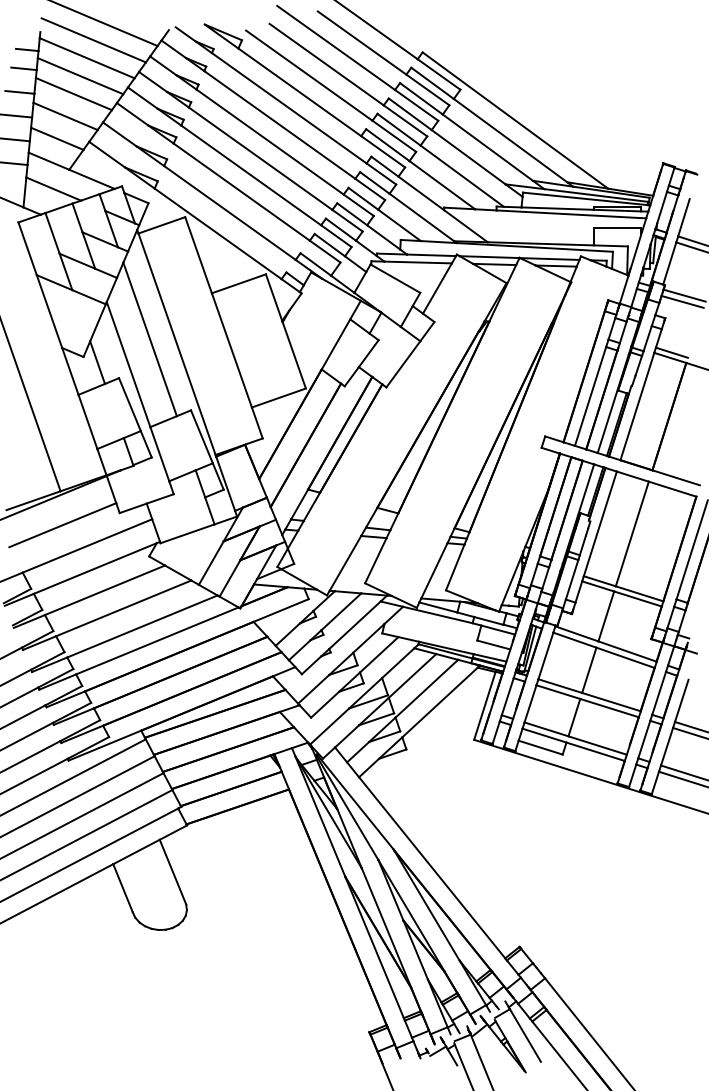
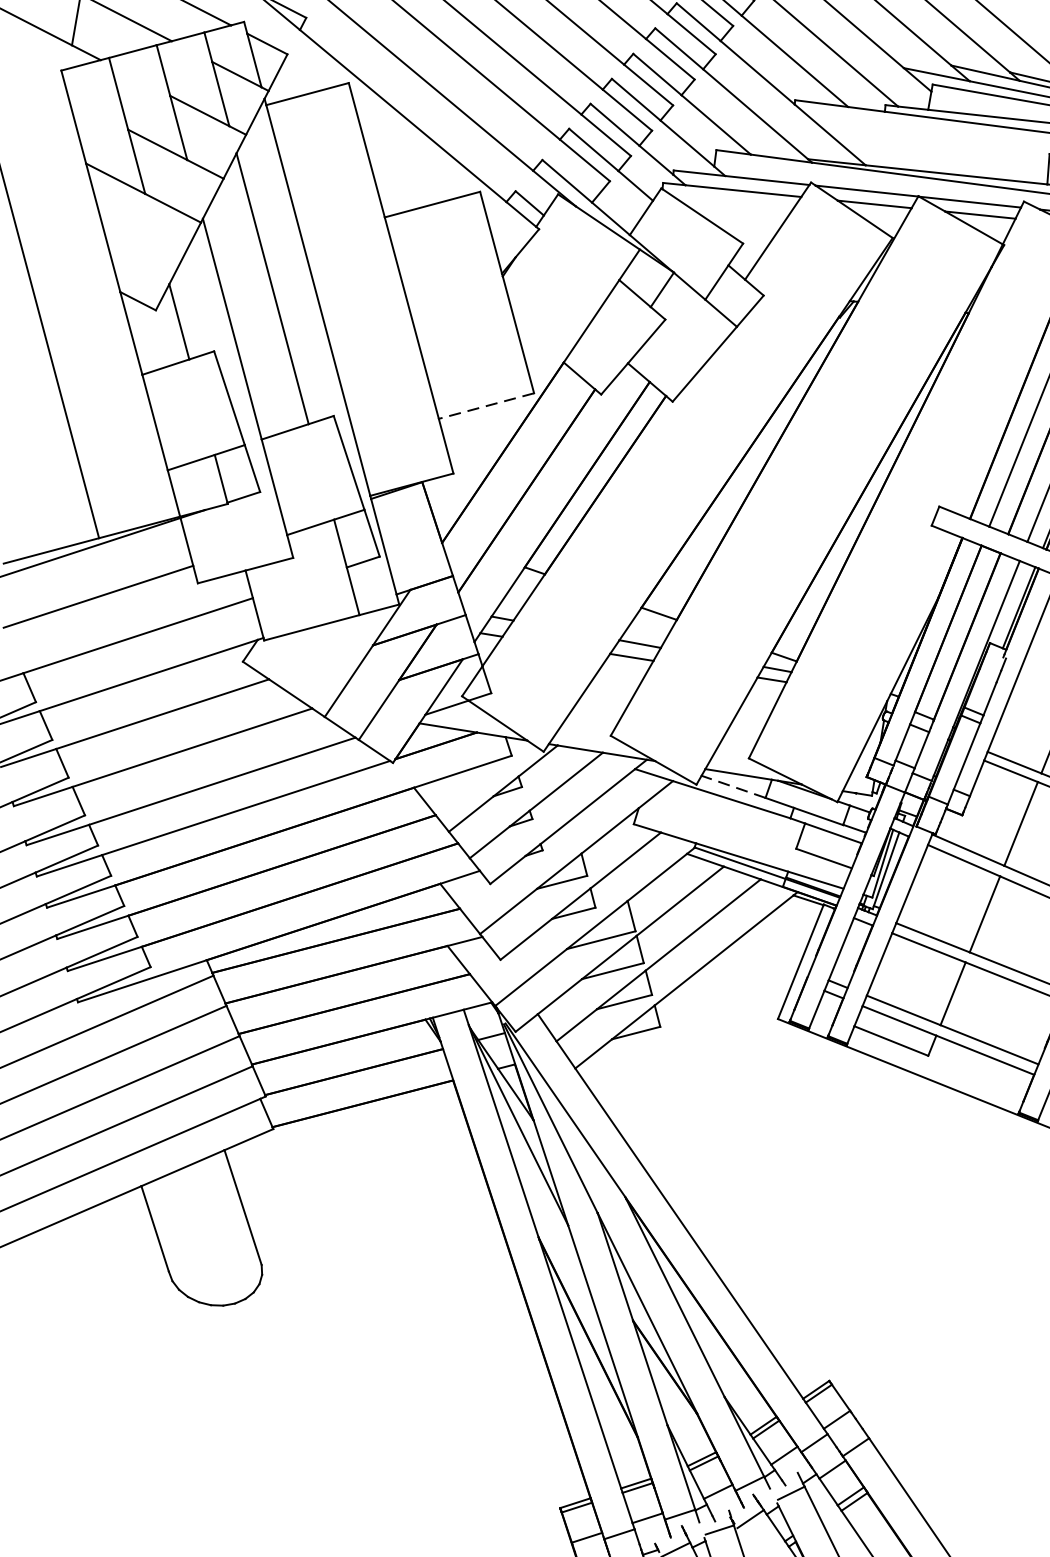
line: (278, 398) -> (485, 406), solid -> dashed
line: (438, 607) -> (733, 786), solid -> dashed

